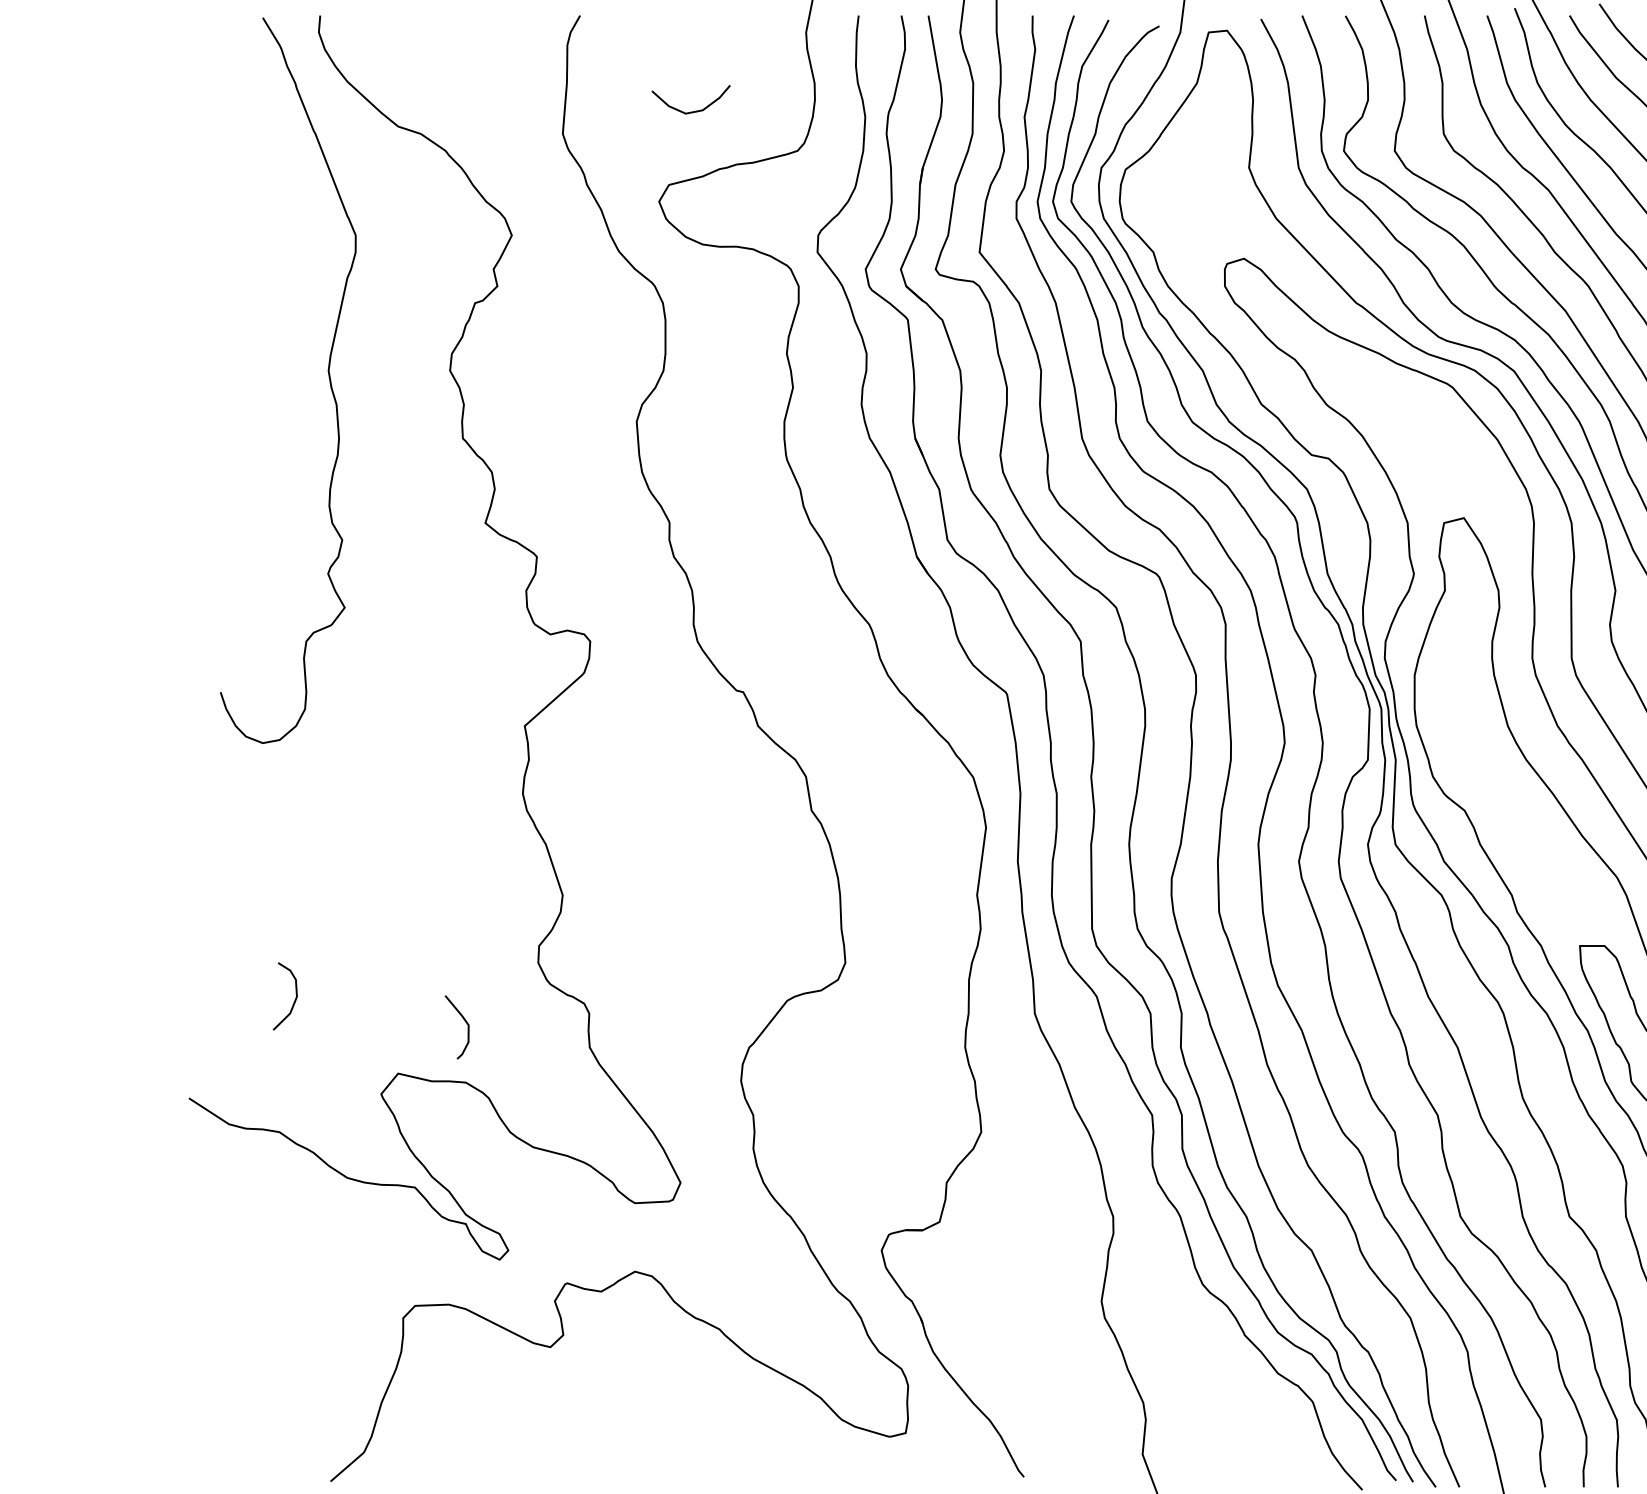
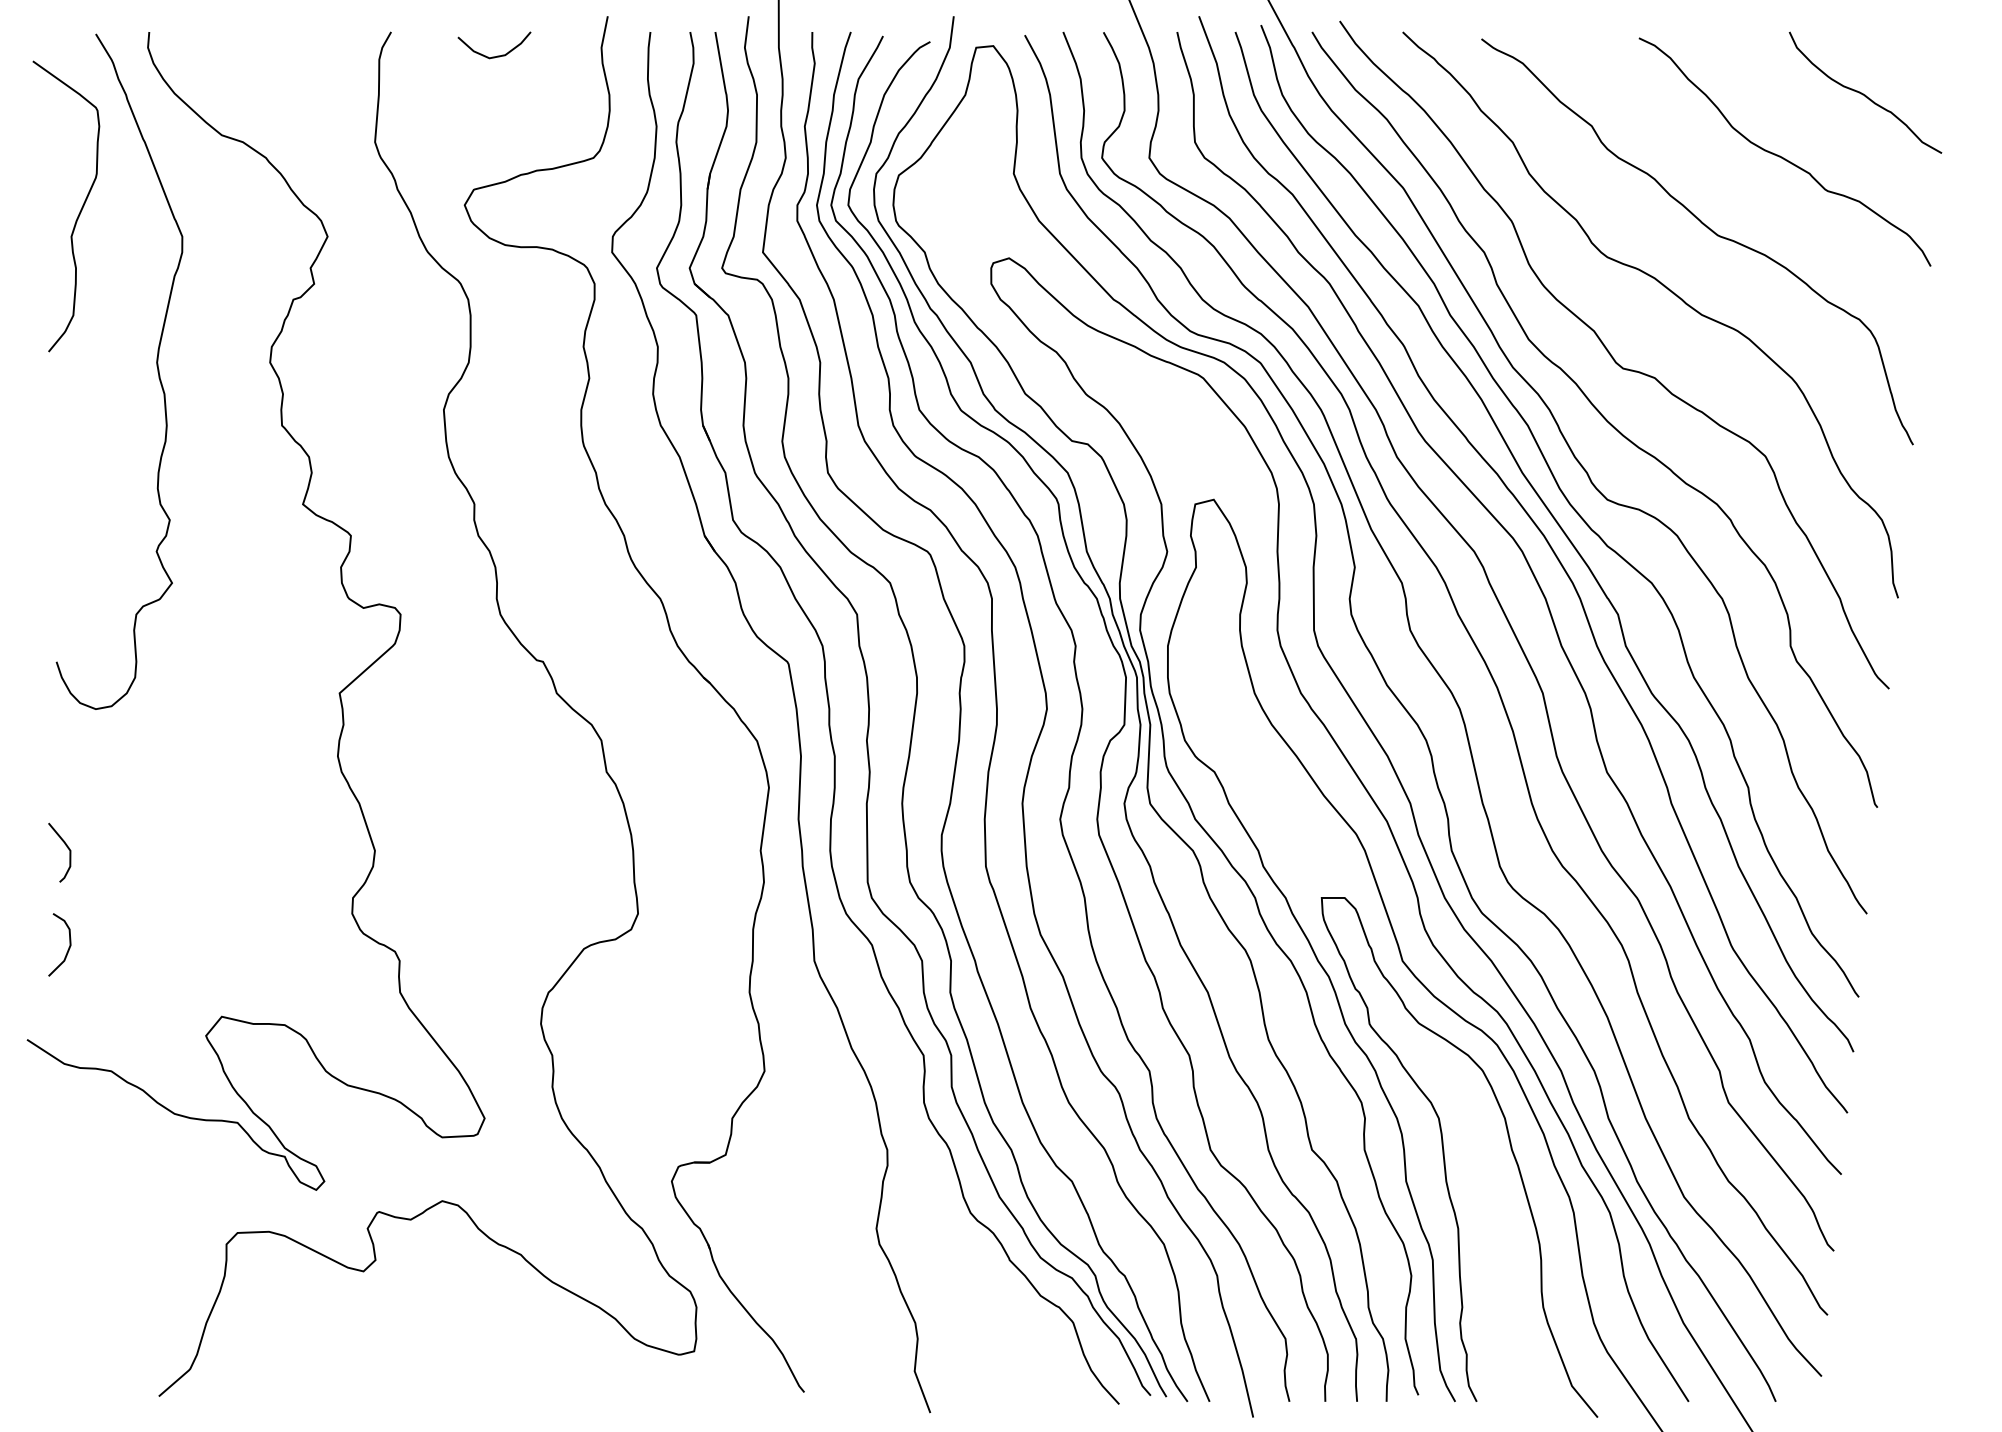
curve: (694, 110) -> (497, 55), moved
curve: (245, 208) -> (79, 211), added
curve: (293, 1001) -> (67, 949), moved
curve: (465, 1022) -> (67, 848), moved

